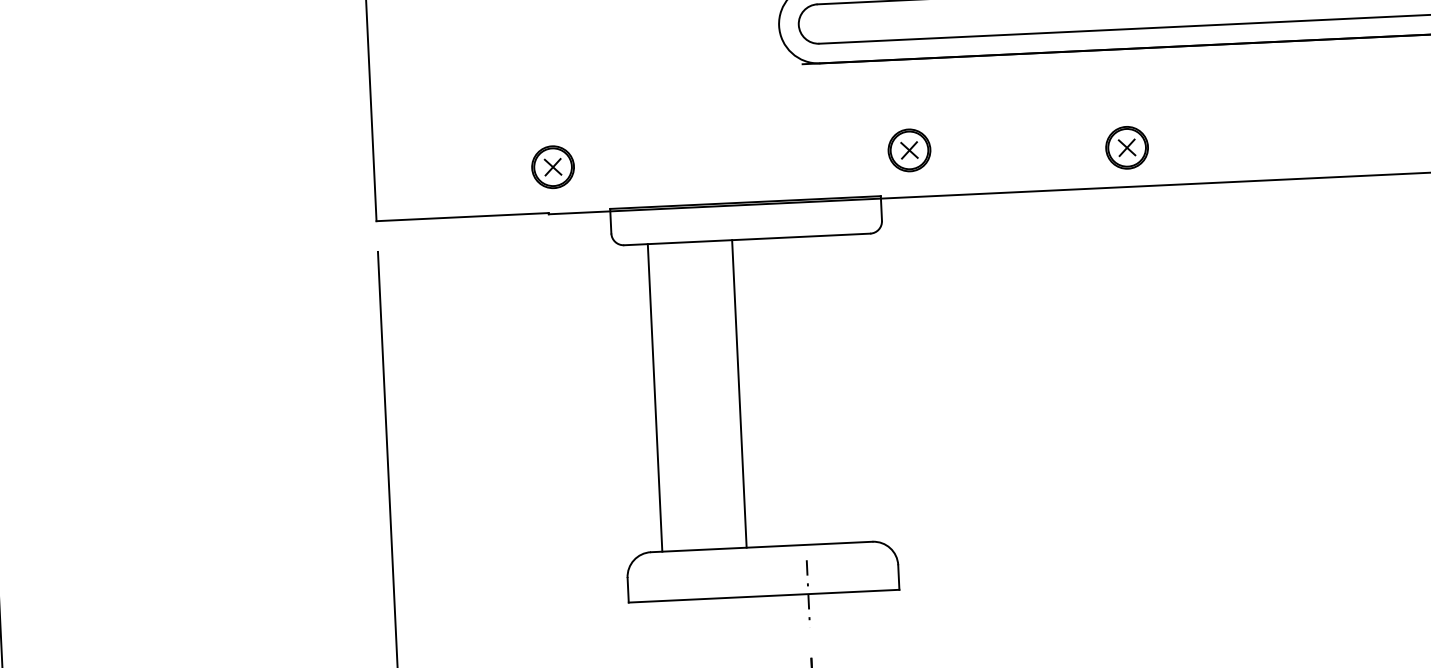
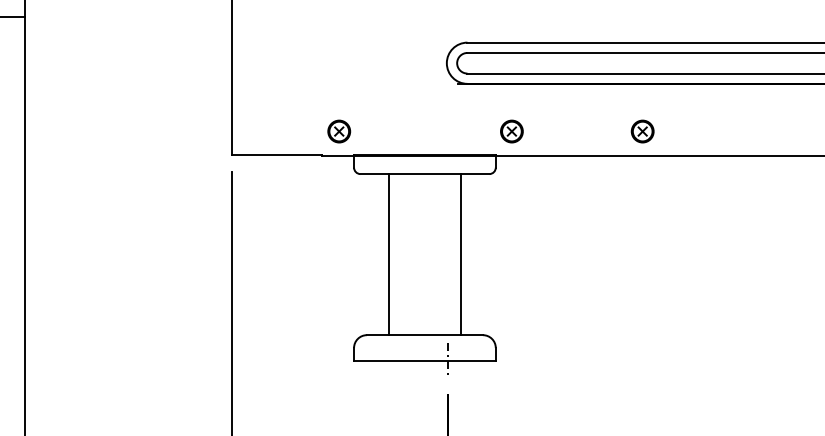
part: (1126, 147) -> (642, 131), moved
part: (553, 167) -> (339, 131), moved
line: (740, 393) -> (461, 254), moved
line: (654, 397) -> (388, 254), moved

